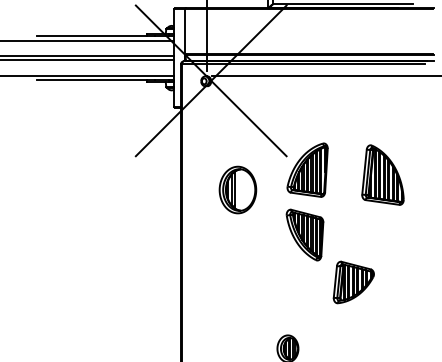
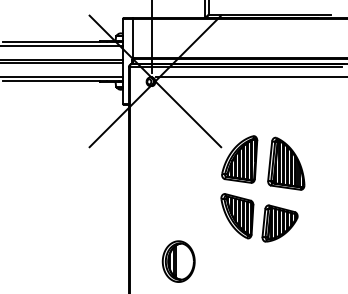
part: (382, 174) -> (285, 163), moved
part: (237, 189) -> (178, 261), moved
part: (353, 282) -> (279, 223), moved

